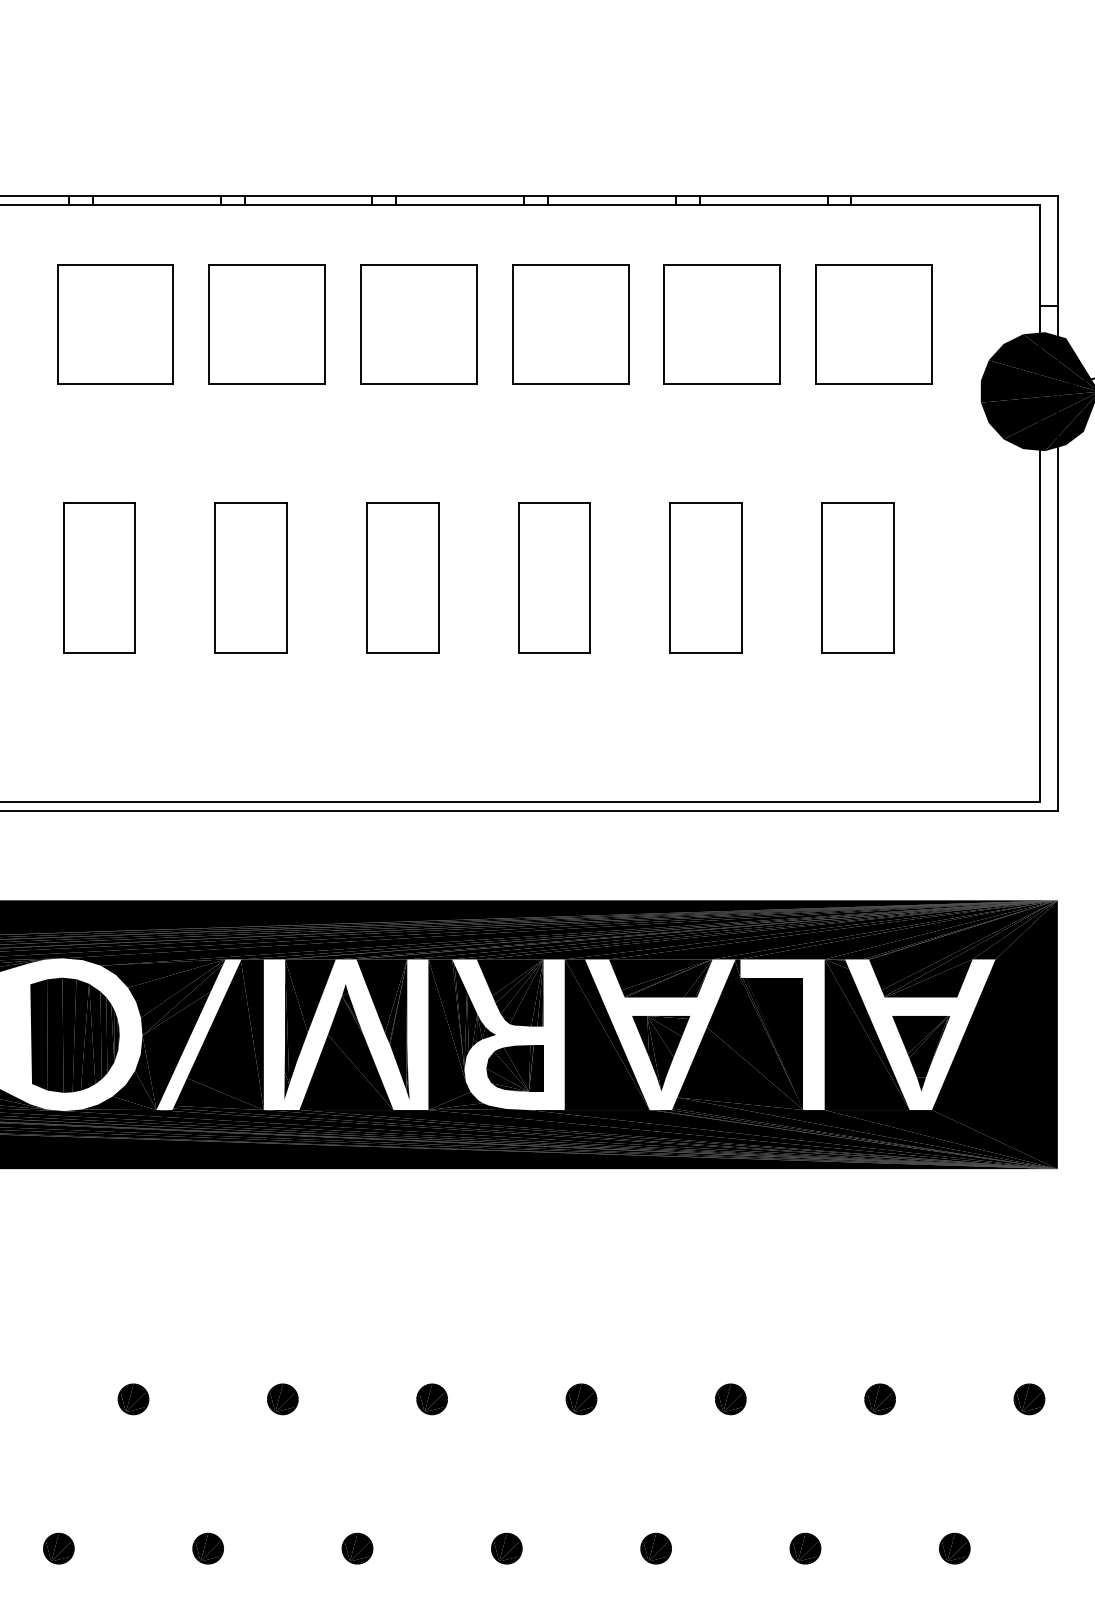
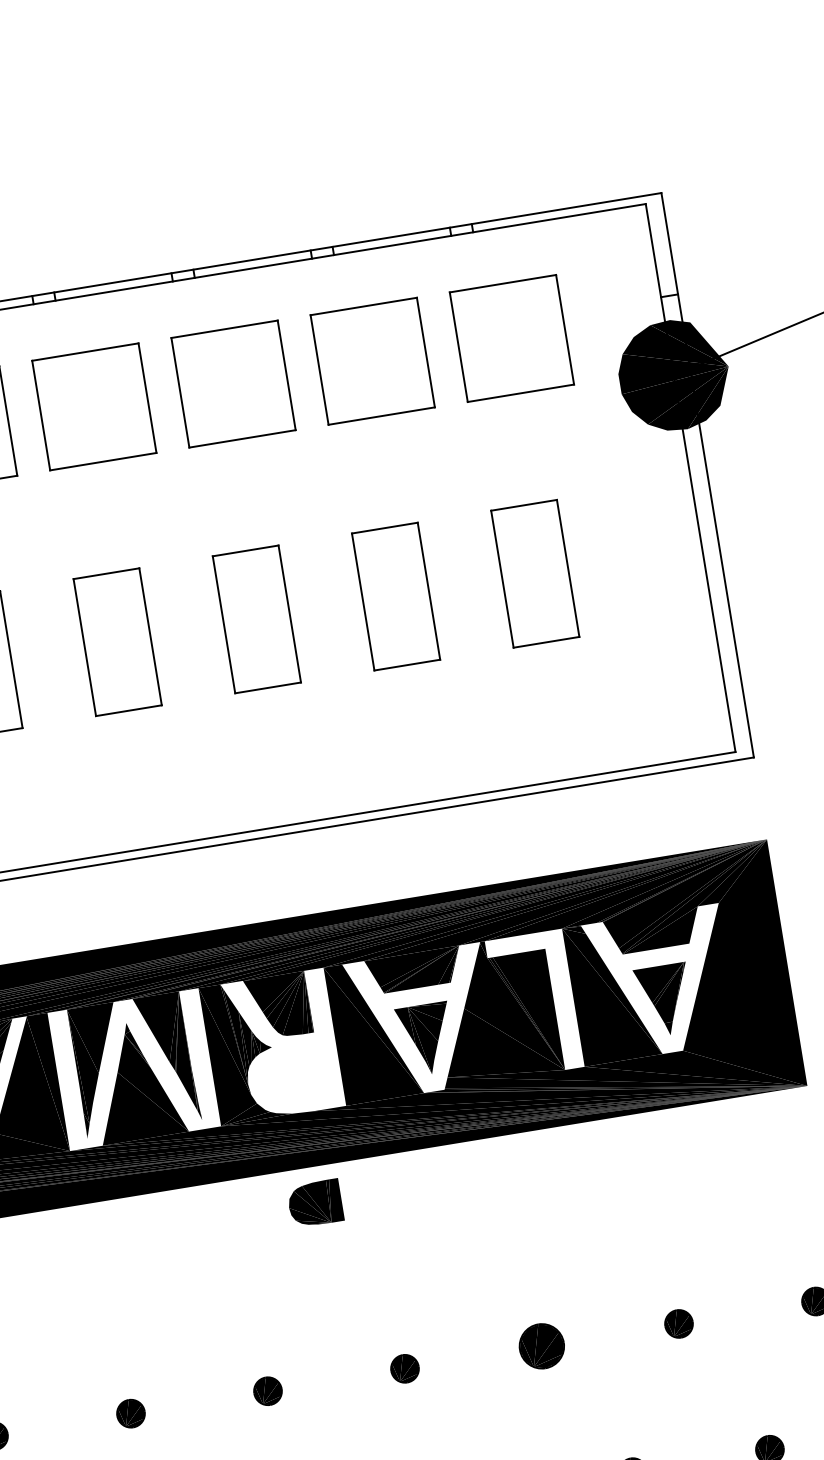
part: (514, 1068) -> (314, 1203), moved
part: (730, 1399) -> (541, 1346), size x1.6

